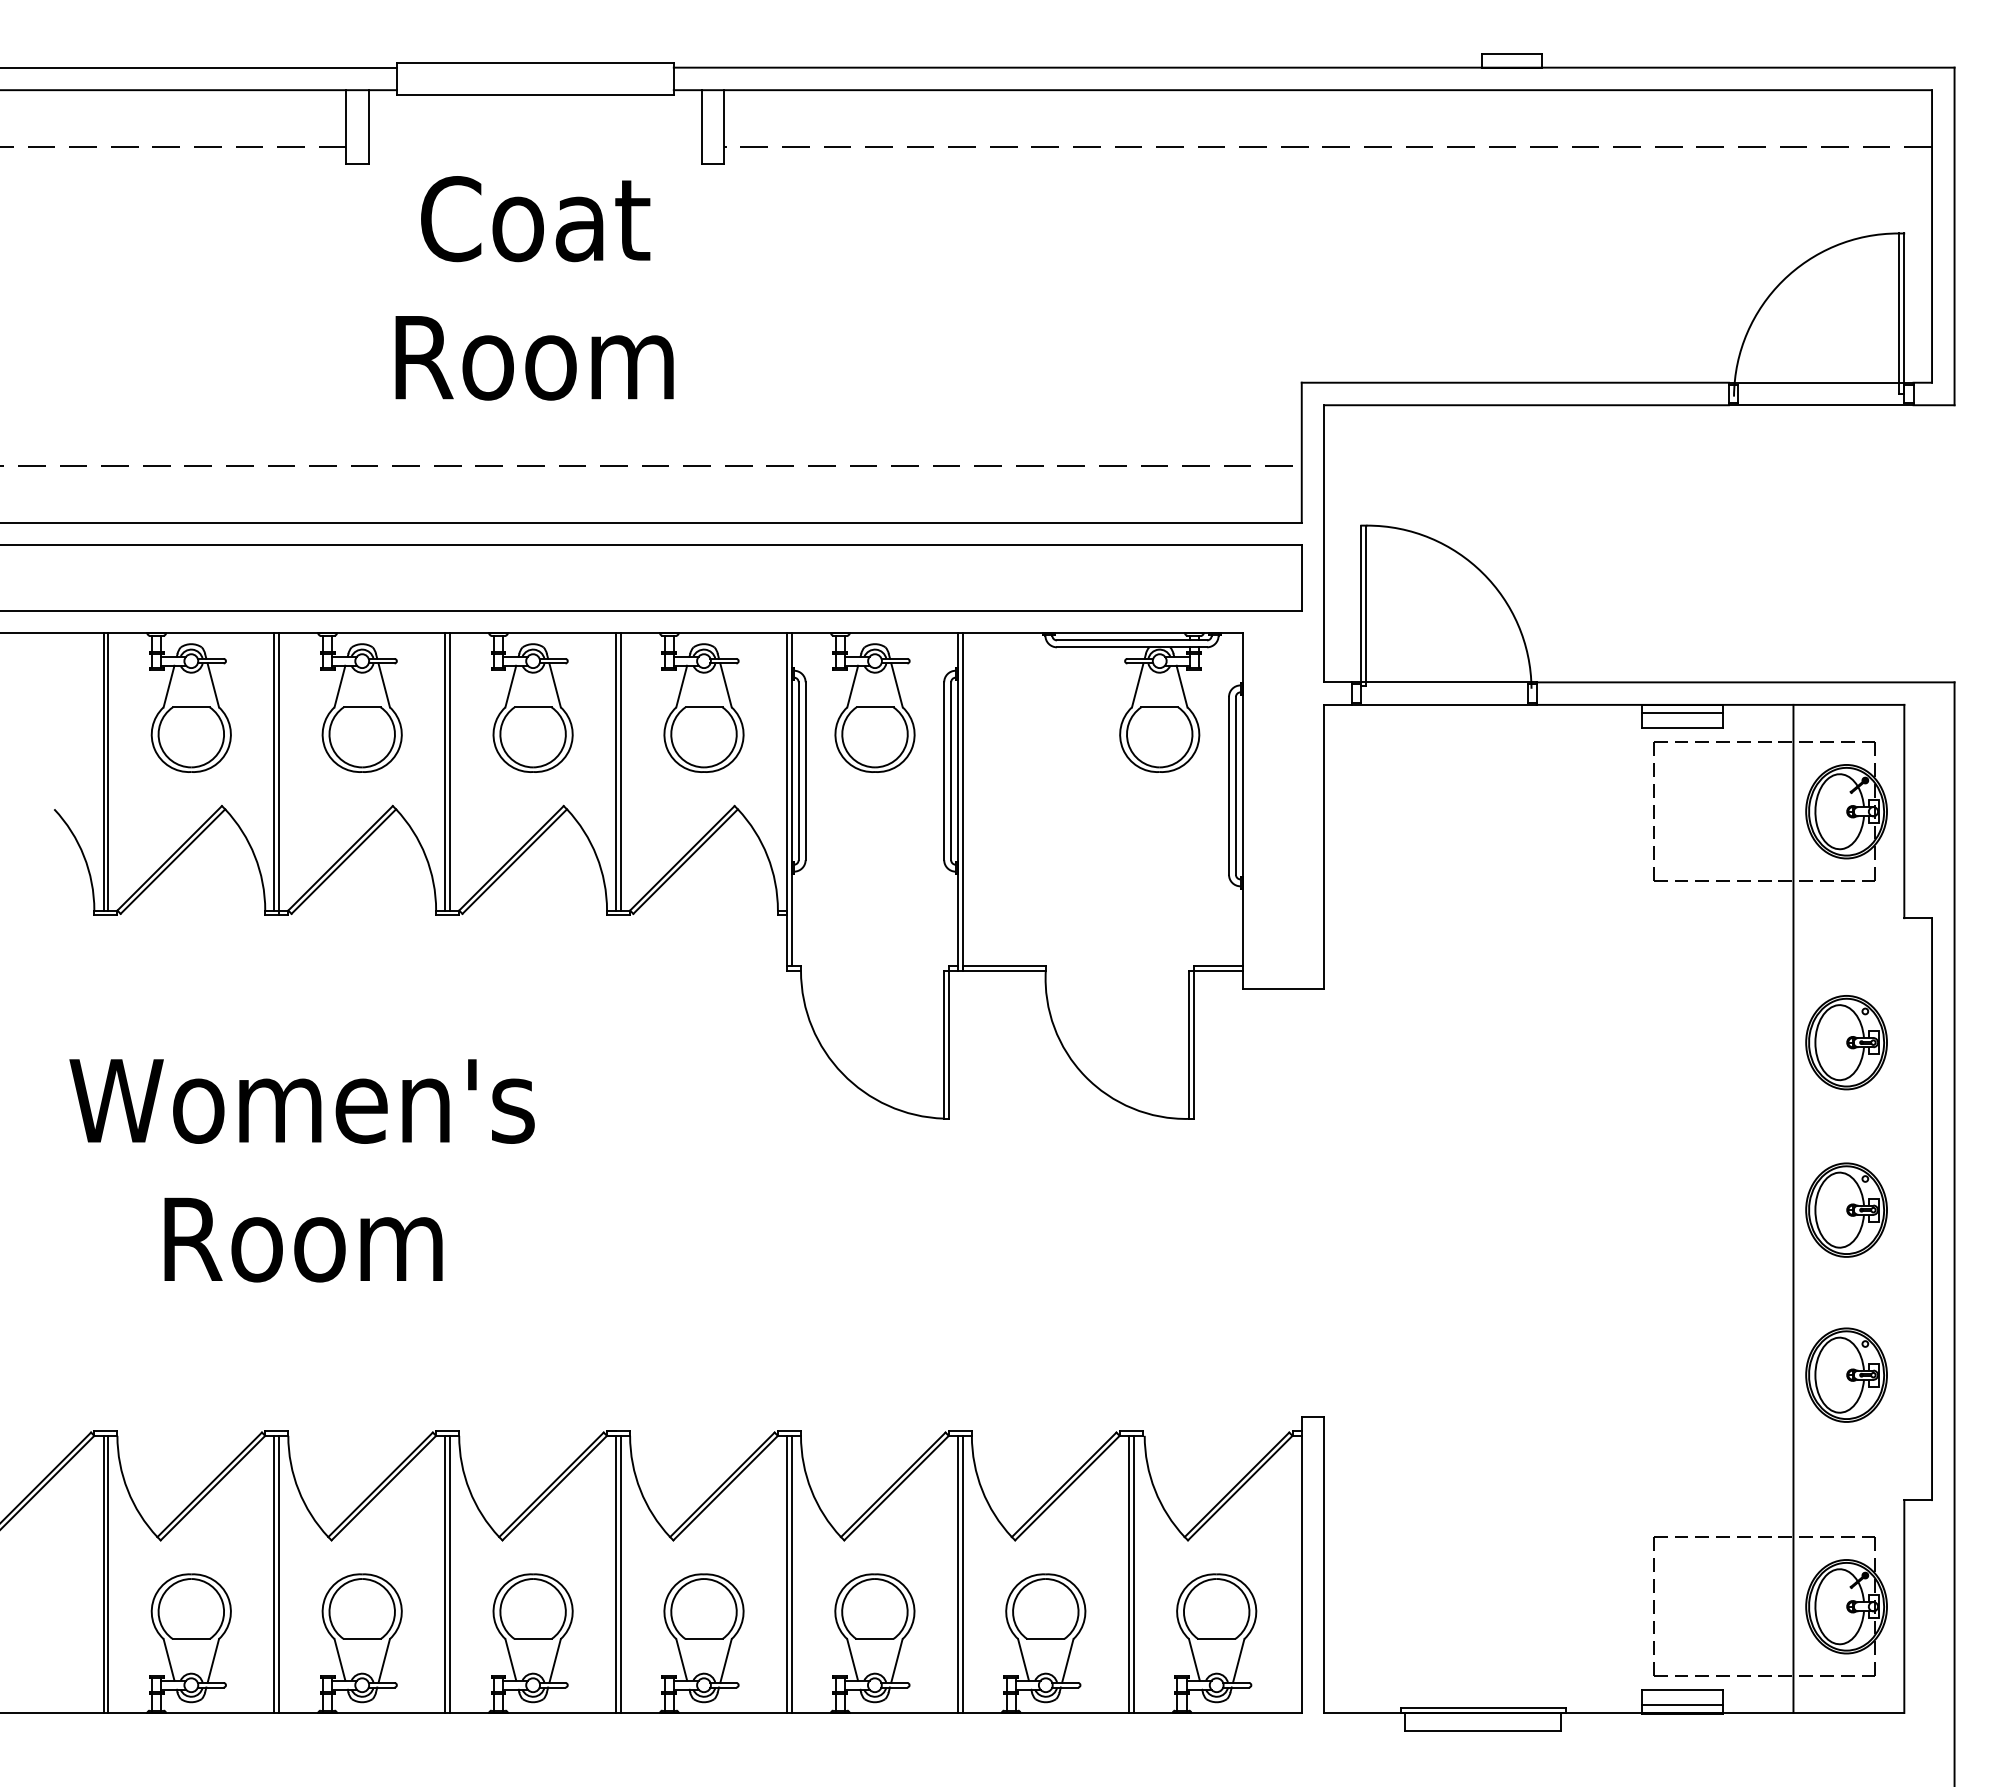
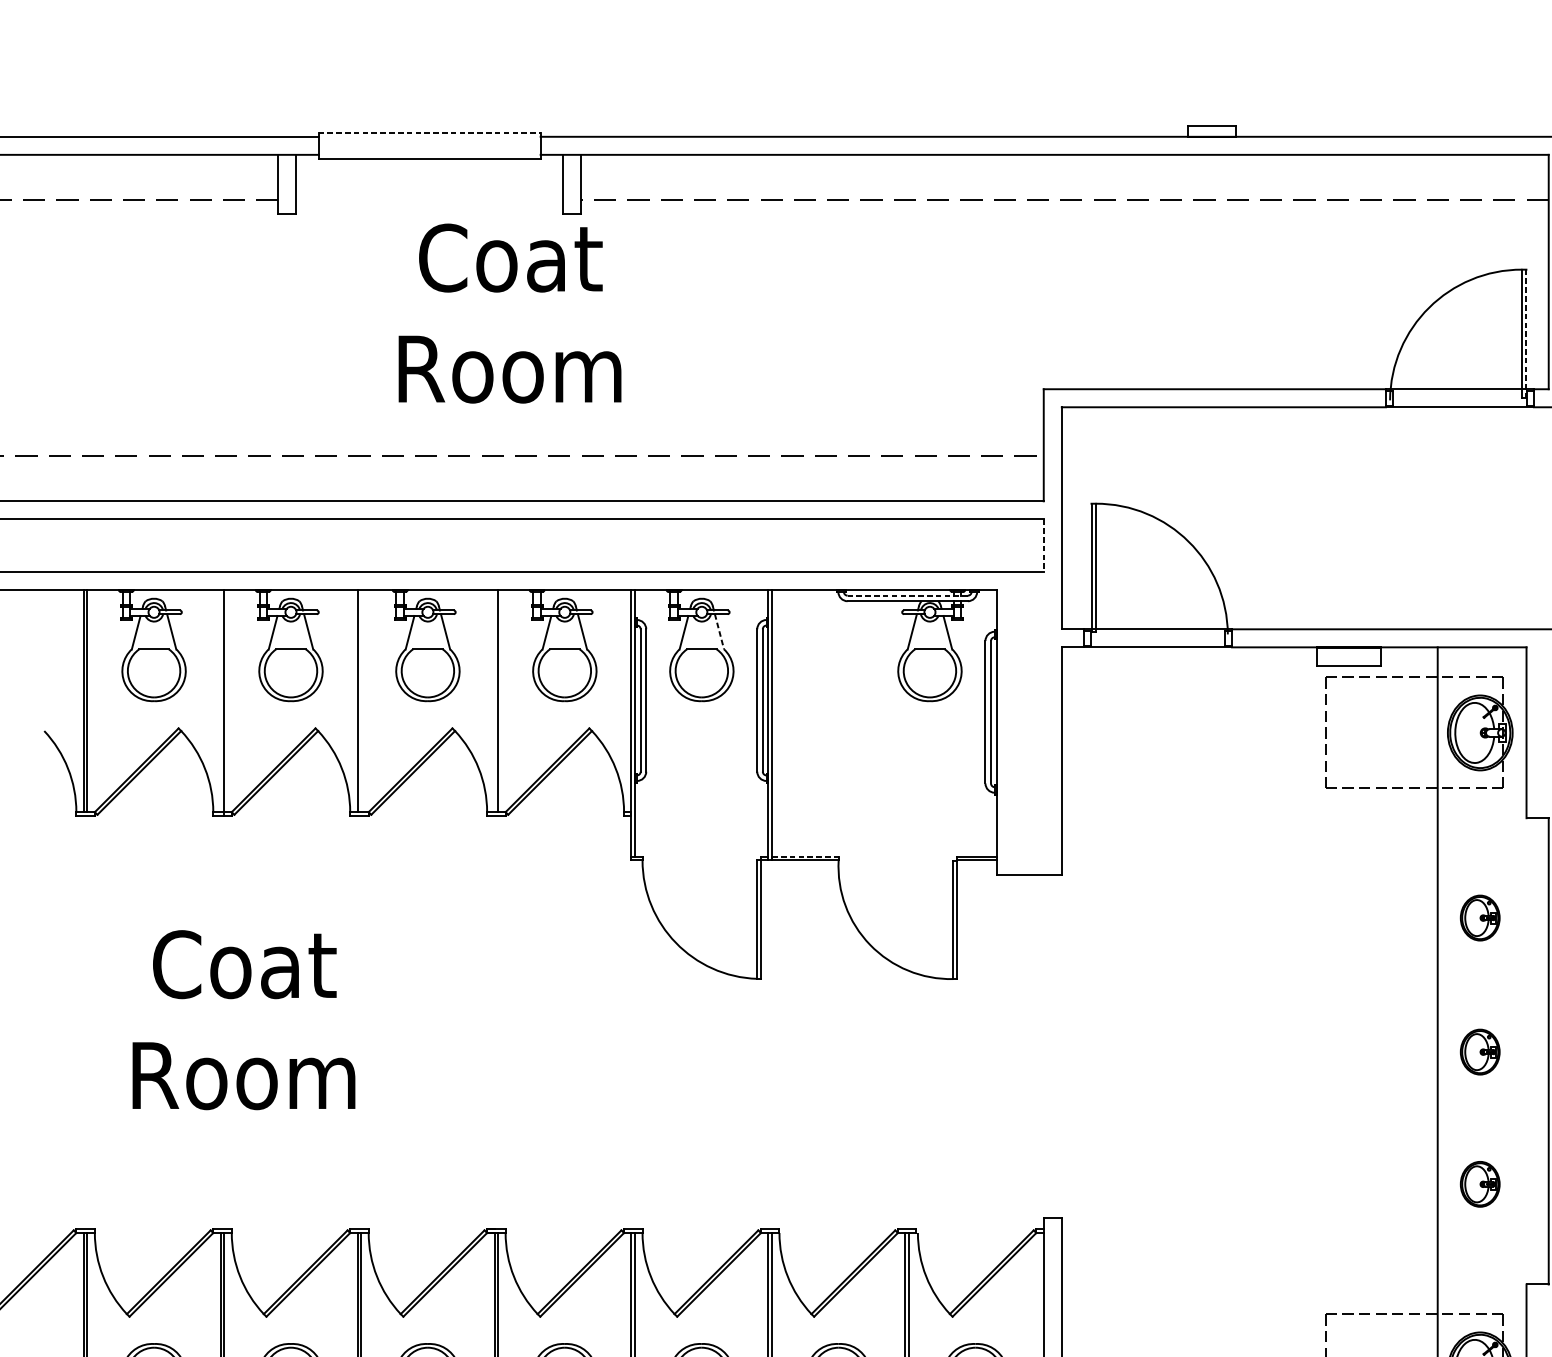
line: (535, 63) -> (429, 133), solid -> dashed
text: (534, 288) -> (509, 313), moved
line: (1904, 314) -> (1526, 334), solid -> dashed
line: (1301, 578) -> (1043, 546), solid -> dashed
line: (1132, 640) -> (908, 595), solid -> dashed
line: (897, 685) -> (719, 631), solid -> dashed
line: (1682, 712) -> (1348, 653), removed
line: (274, 771) -> (220, 700), removed
line: (449, 771) -> (360, 700), removed
line: (616, 771) -> (494, 700), removed
line: (1004, 966) -> (805, 856), solid -> dashed
part: (1846, 1042) -> (1480, 917), size x0.6
text: (301, 1100) -> (242, 964), Women's Room -> Coat Room
part: (1846, 1209) -> (1480, 1051), size x0.6
part: (1846, 1374) -> (1480, 1183), size x0.6

